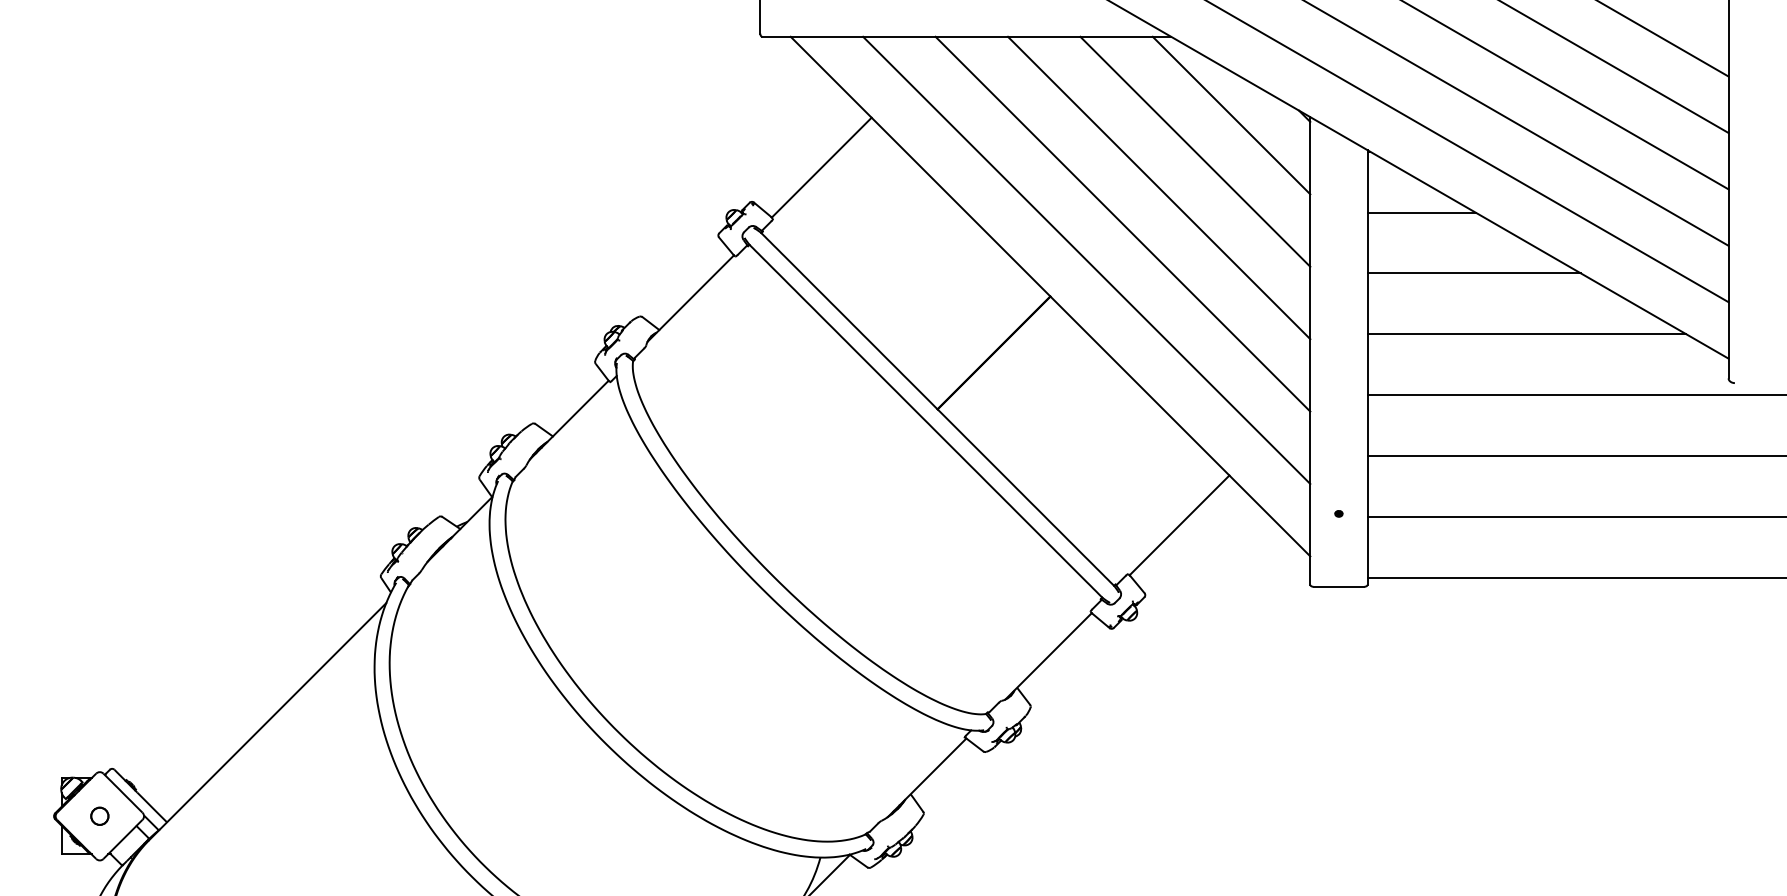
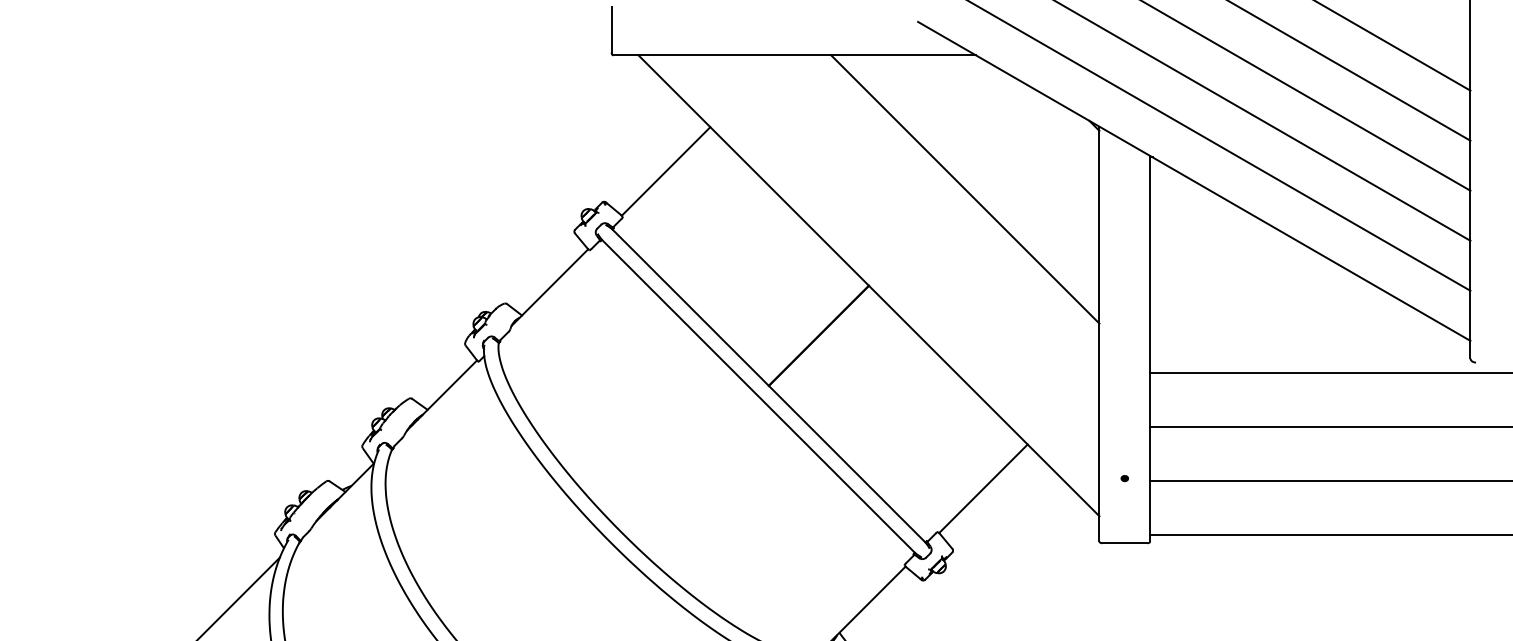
line: (1231, 115) -> (1029, 125), removed
line: (1195, 151) -> (997, 157), removed
line: (1421, 212) -> (1198, 211), removed
line: (1122, 223) -> (932, 221), removed
line: (1086, 259) -> (900, 252), removed
line: (1474, 273) -> (1245, 265), removed
line: (1526, 334) -> (1291, 319), removed

